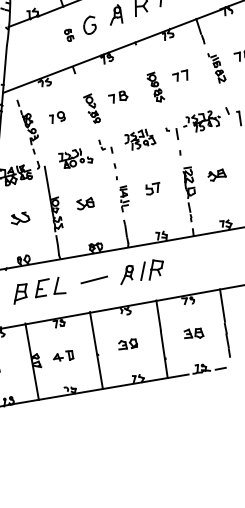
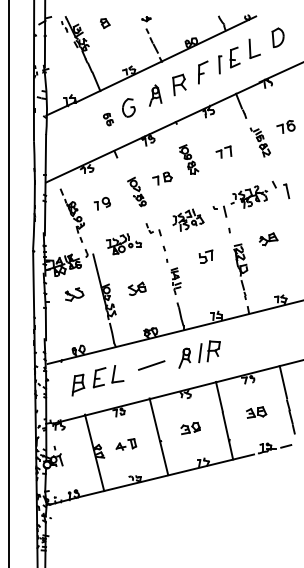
part: (155, 86) -> (188, 159), moved
part: (217, 175) -> (268, 239), moved
part: (152, 188) -> (205, 256), moved
part: (20, 218) -> (74, 294), moved

